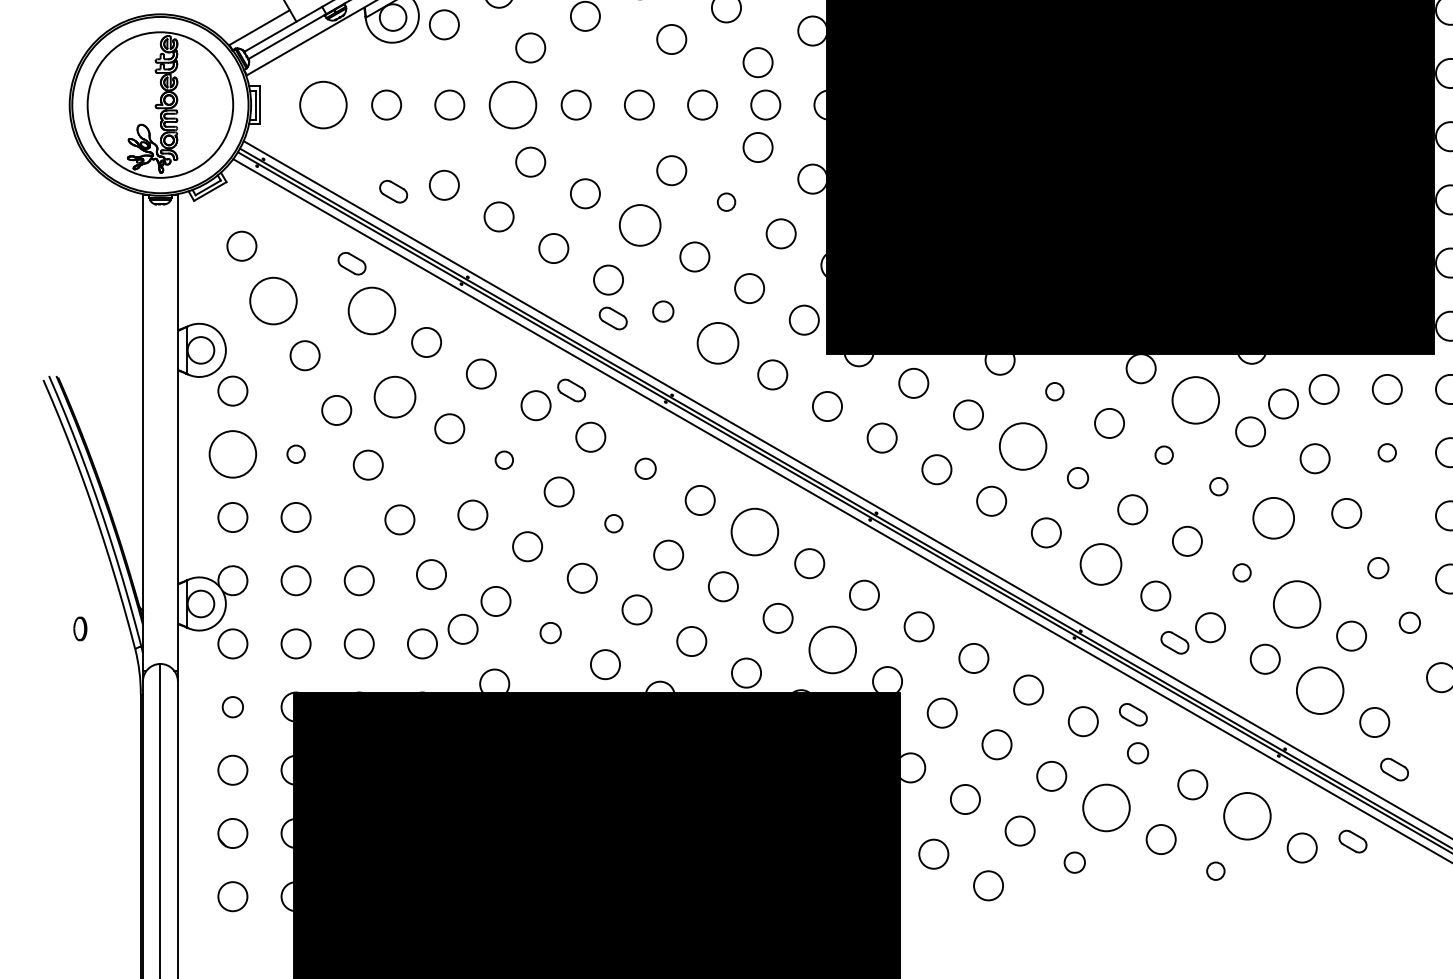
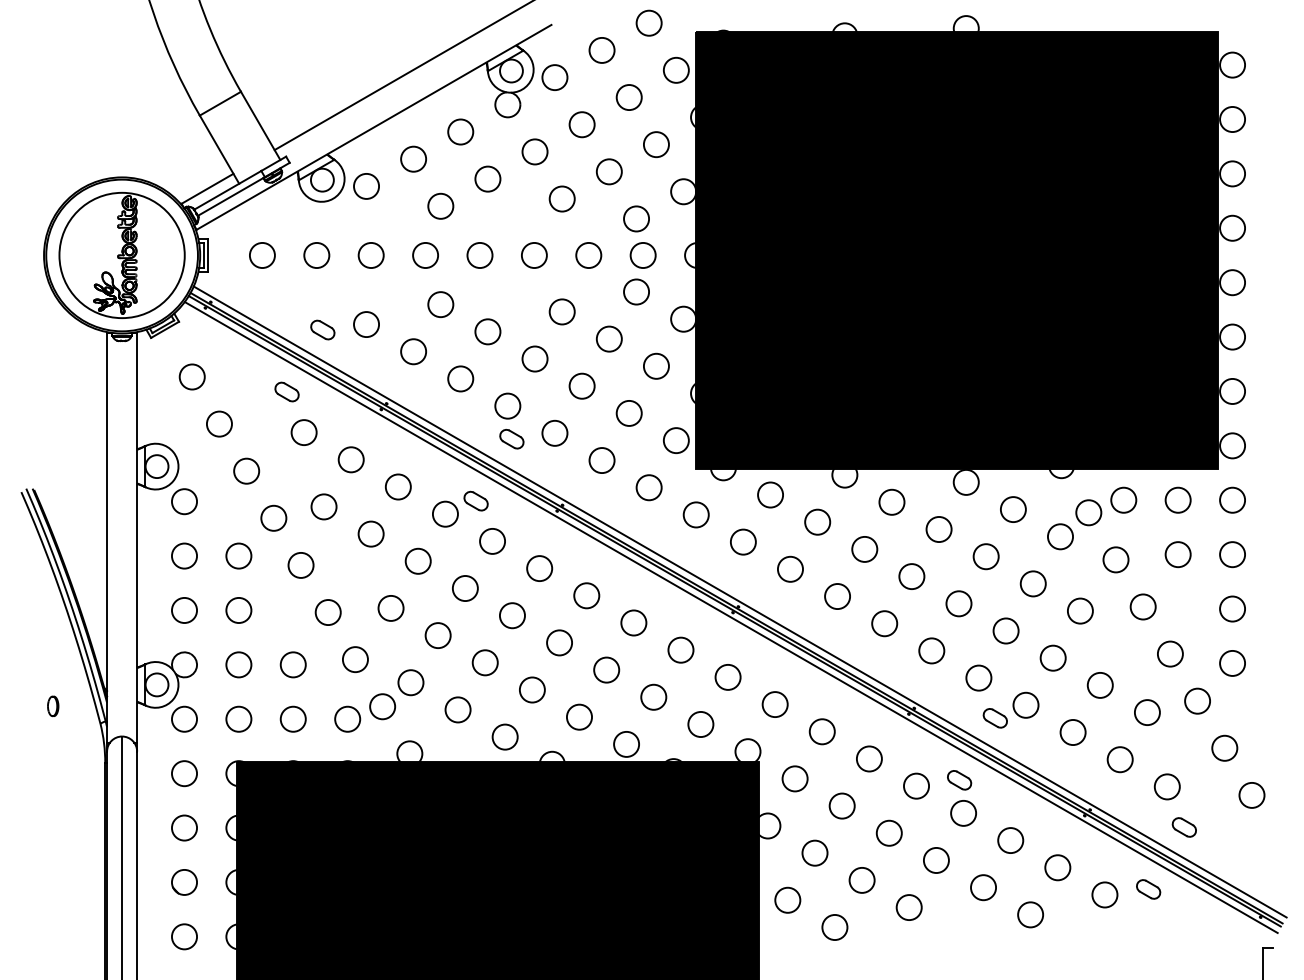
circle: (322, 105) -> (261, 255), size x0.62
circle: (512, 105) -> (425, 255), size x0.62
circle: (726, 201) -> (609, 338), size x1.67
circle: (639, 224) -> (534, 358), size x0.71
circle: (273, 300) -> (219, 423), size x0.62
circle: (371, 310) -> (303, 432), size x0.62
circle: (662, 310) -> (554, 432), size x1.43
circle: (717, 343) -> (601, 460), size x0.71
circle: (1054, 390) -> (891, 501), size x1.67
circle: (394, 396) -> (323, 506), size x0.71
circle: (1196, 400) -> (1013, 509), size x0.62
circle: (1022, 446) -> (864, 549), size x0.62
circle: (1386, 452) -> (1177, 554), size x1.67
circle: (232, 453) -> (184, 555), size x0.62
circle: (295, 453) -> (238, 555), size x1.67
circle: (1163, 454) -> (985, 556), size x1.67
circle: (503, 459) -> (417, 560), size x1.67
circle: (645, 468) -> (539, 568), size x1.43
circle: (1077, 478) -> (911, 576), size x1.43
circle: (1218, 486) -> (1032, 583), size x1.67
circle: (1273, 517) -> (1080, 610), size x0.71
circle: (613, 523) -> (512, 615), size x1.67
circle: (754, 531) -> (633, 622), size x0.62
circle: (1100, 564) -> (931, 650), size x0.71
circle: (1378, 567) -> (1170, 653), size x1.43
circle: (1241, 572) -> (1052, 657), size x1.67
circle: (1295, 604) -> (1099, 685), size x0.62
circle: (1409, 622) -> (1197, 700), size x1.43
circle: (550, 632) -> (457, 709), size x1.43
circle: (832, 649) -> (700, 724), size x0.62
circle: (1319, 690) -> (1119, 759), size x0.62
circle: (232, 706) -> (184, 773), size x1.43
circle: (1137, 753) -> (963, 813), size x1.43
circle: (1105, 807) -> (935, 860), size x0.62
circle: (1247, 816) -> (1057, 867), size x0.62
circle: (1074, 862) -> (908, 907), size x1.43
circle: (1215, 870) -> (1030, 914), size x1.67

